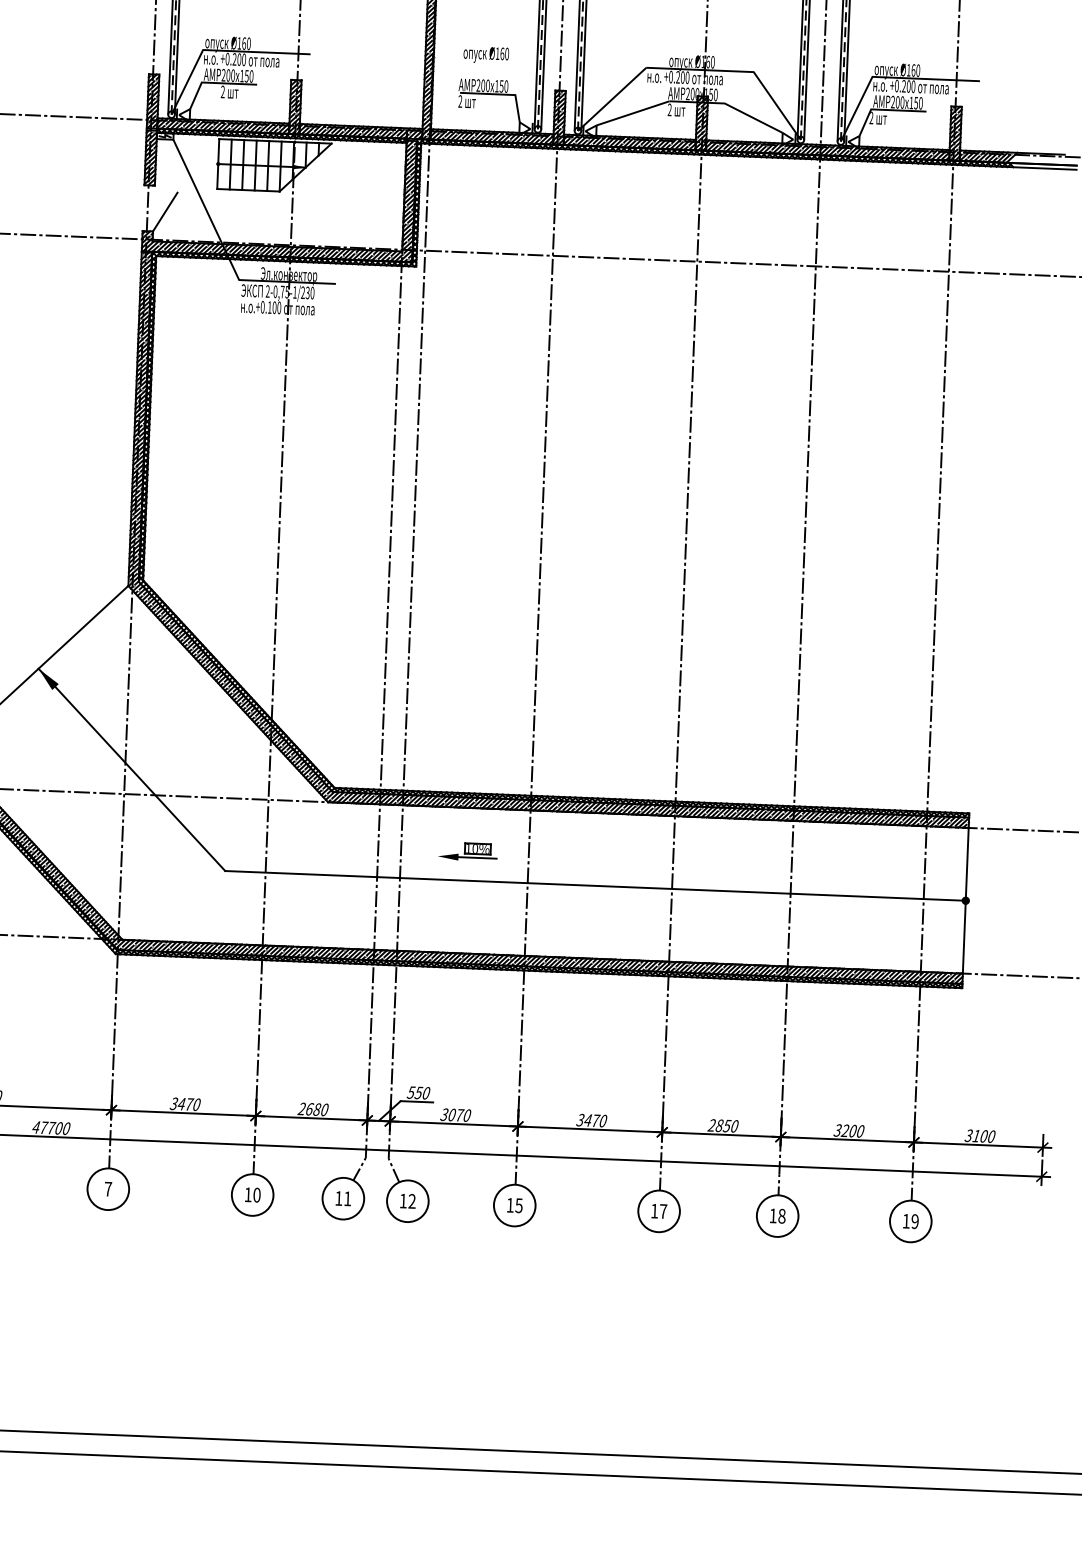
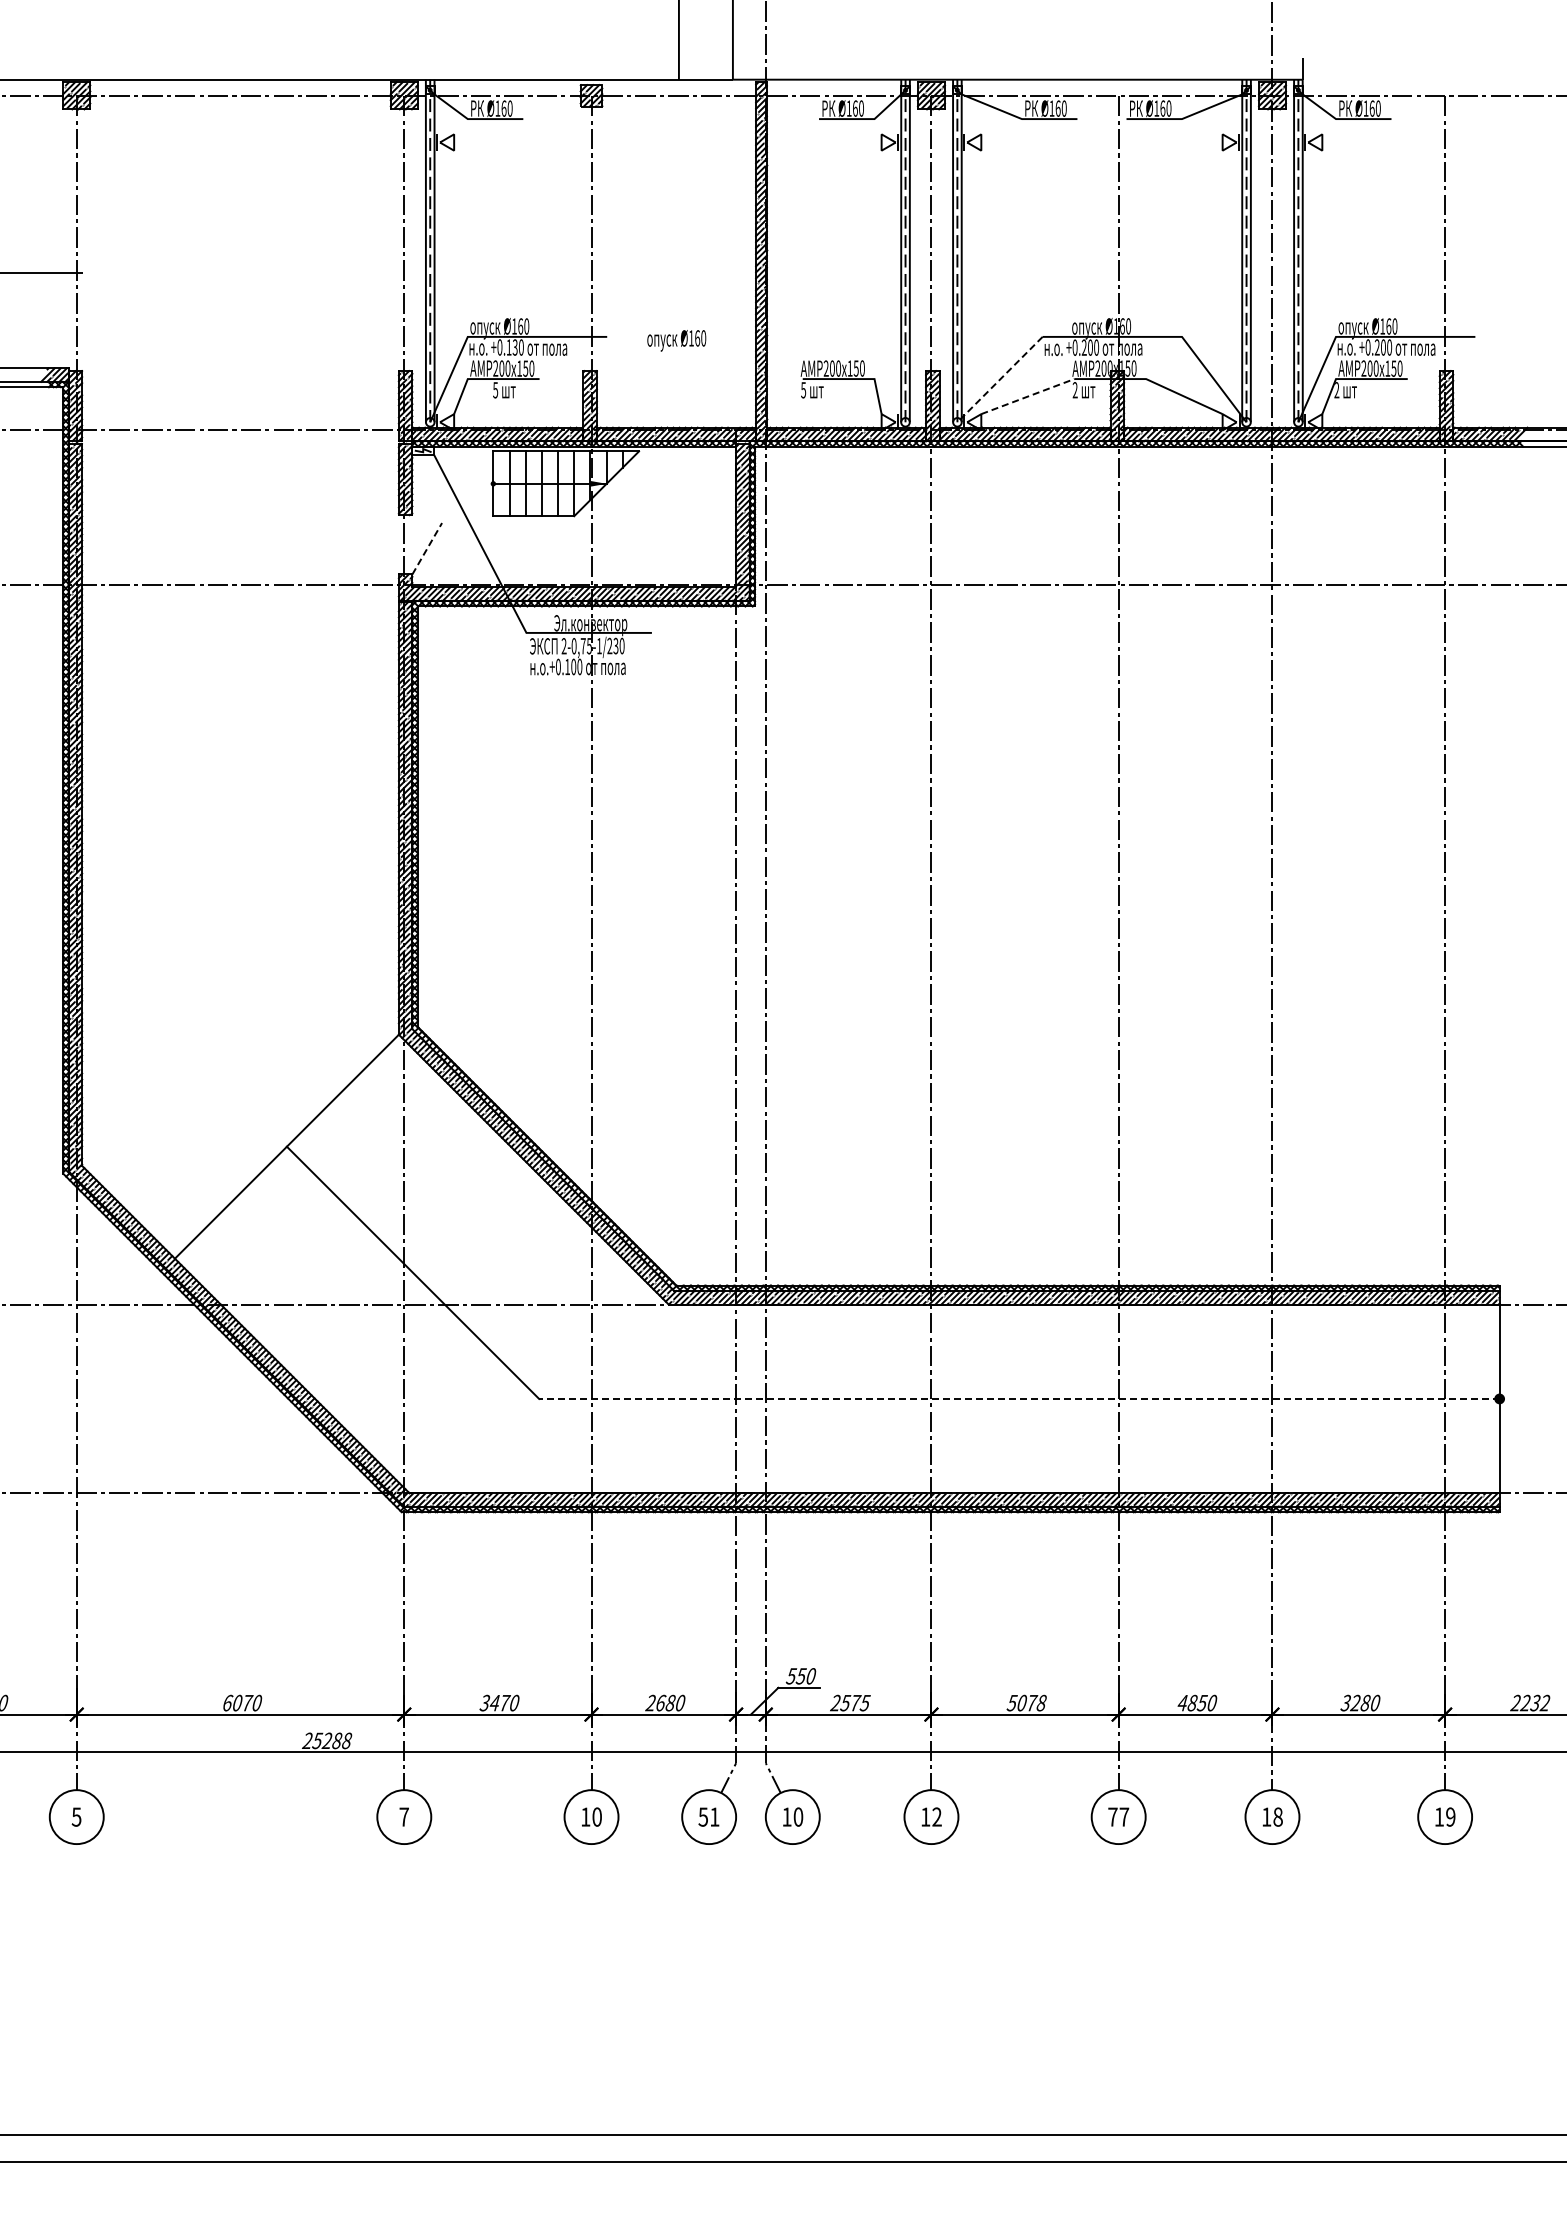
text: (486, 54) -> (676, 340), moved
text: (236, 59) -> (511, 347), +0.200 -> +0.130
text: (222, 92) -> (495, 390), 2 -> 5
line: (611, 99) -> (999, 379), solid -> dashed
text: (460, 101) -> (803, 390), 2 -> 5
line: (632, 113) -> (1027, 396), solid -> dashed
line: (165, 211) -> (427, 548), solid -> dashed
fill: (47, 678) -> (299, 1159), removed
part: (467, 851) -> (852, 1361), removed
line: (594, 885) -> (1018, 1398), solid -> dashed
text: (455, 1114) -> (850, 1702), 3070 -> 2575
text: (592, 1120) -> (1027, 1702), 3470 -> 5078
text: (711, 1124) -> (1182, 1702), 2850 -> 4850
text: (50, 1127) -> (326, 1740), 47700 -> 25288
text: (852, 1131) -> (1365, 1703), 3200 -> 3280
text: (980, 1135) -> (1530, 1702), 3100 -> 2232
text: (338, 1198) -> (702, 1816), 11 -> 51
text: (412, 1200) -> (798, 1816), 12 -> 10
text: (518, 1205) -> (936, 1816), 15 -> 12
text: (654, 1210) -> (1112, 1816), 17 -> 77

